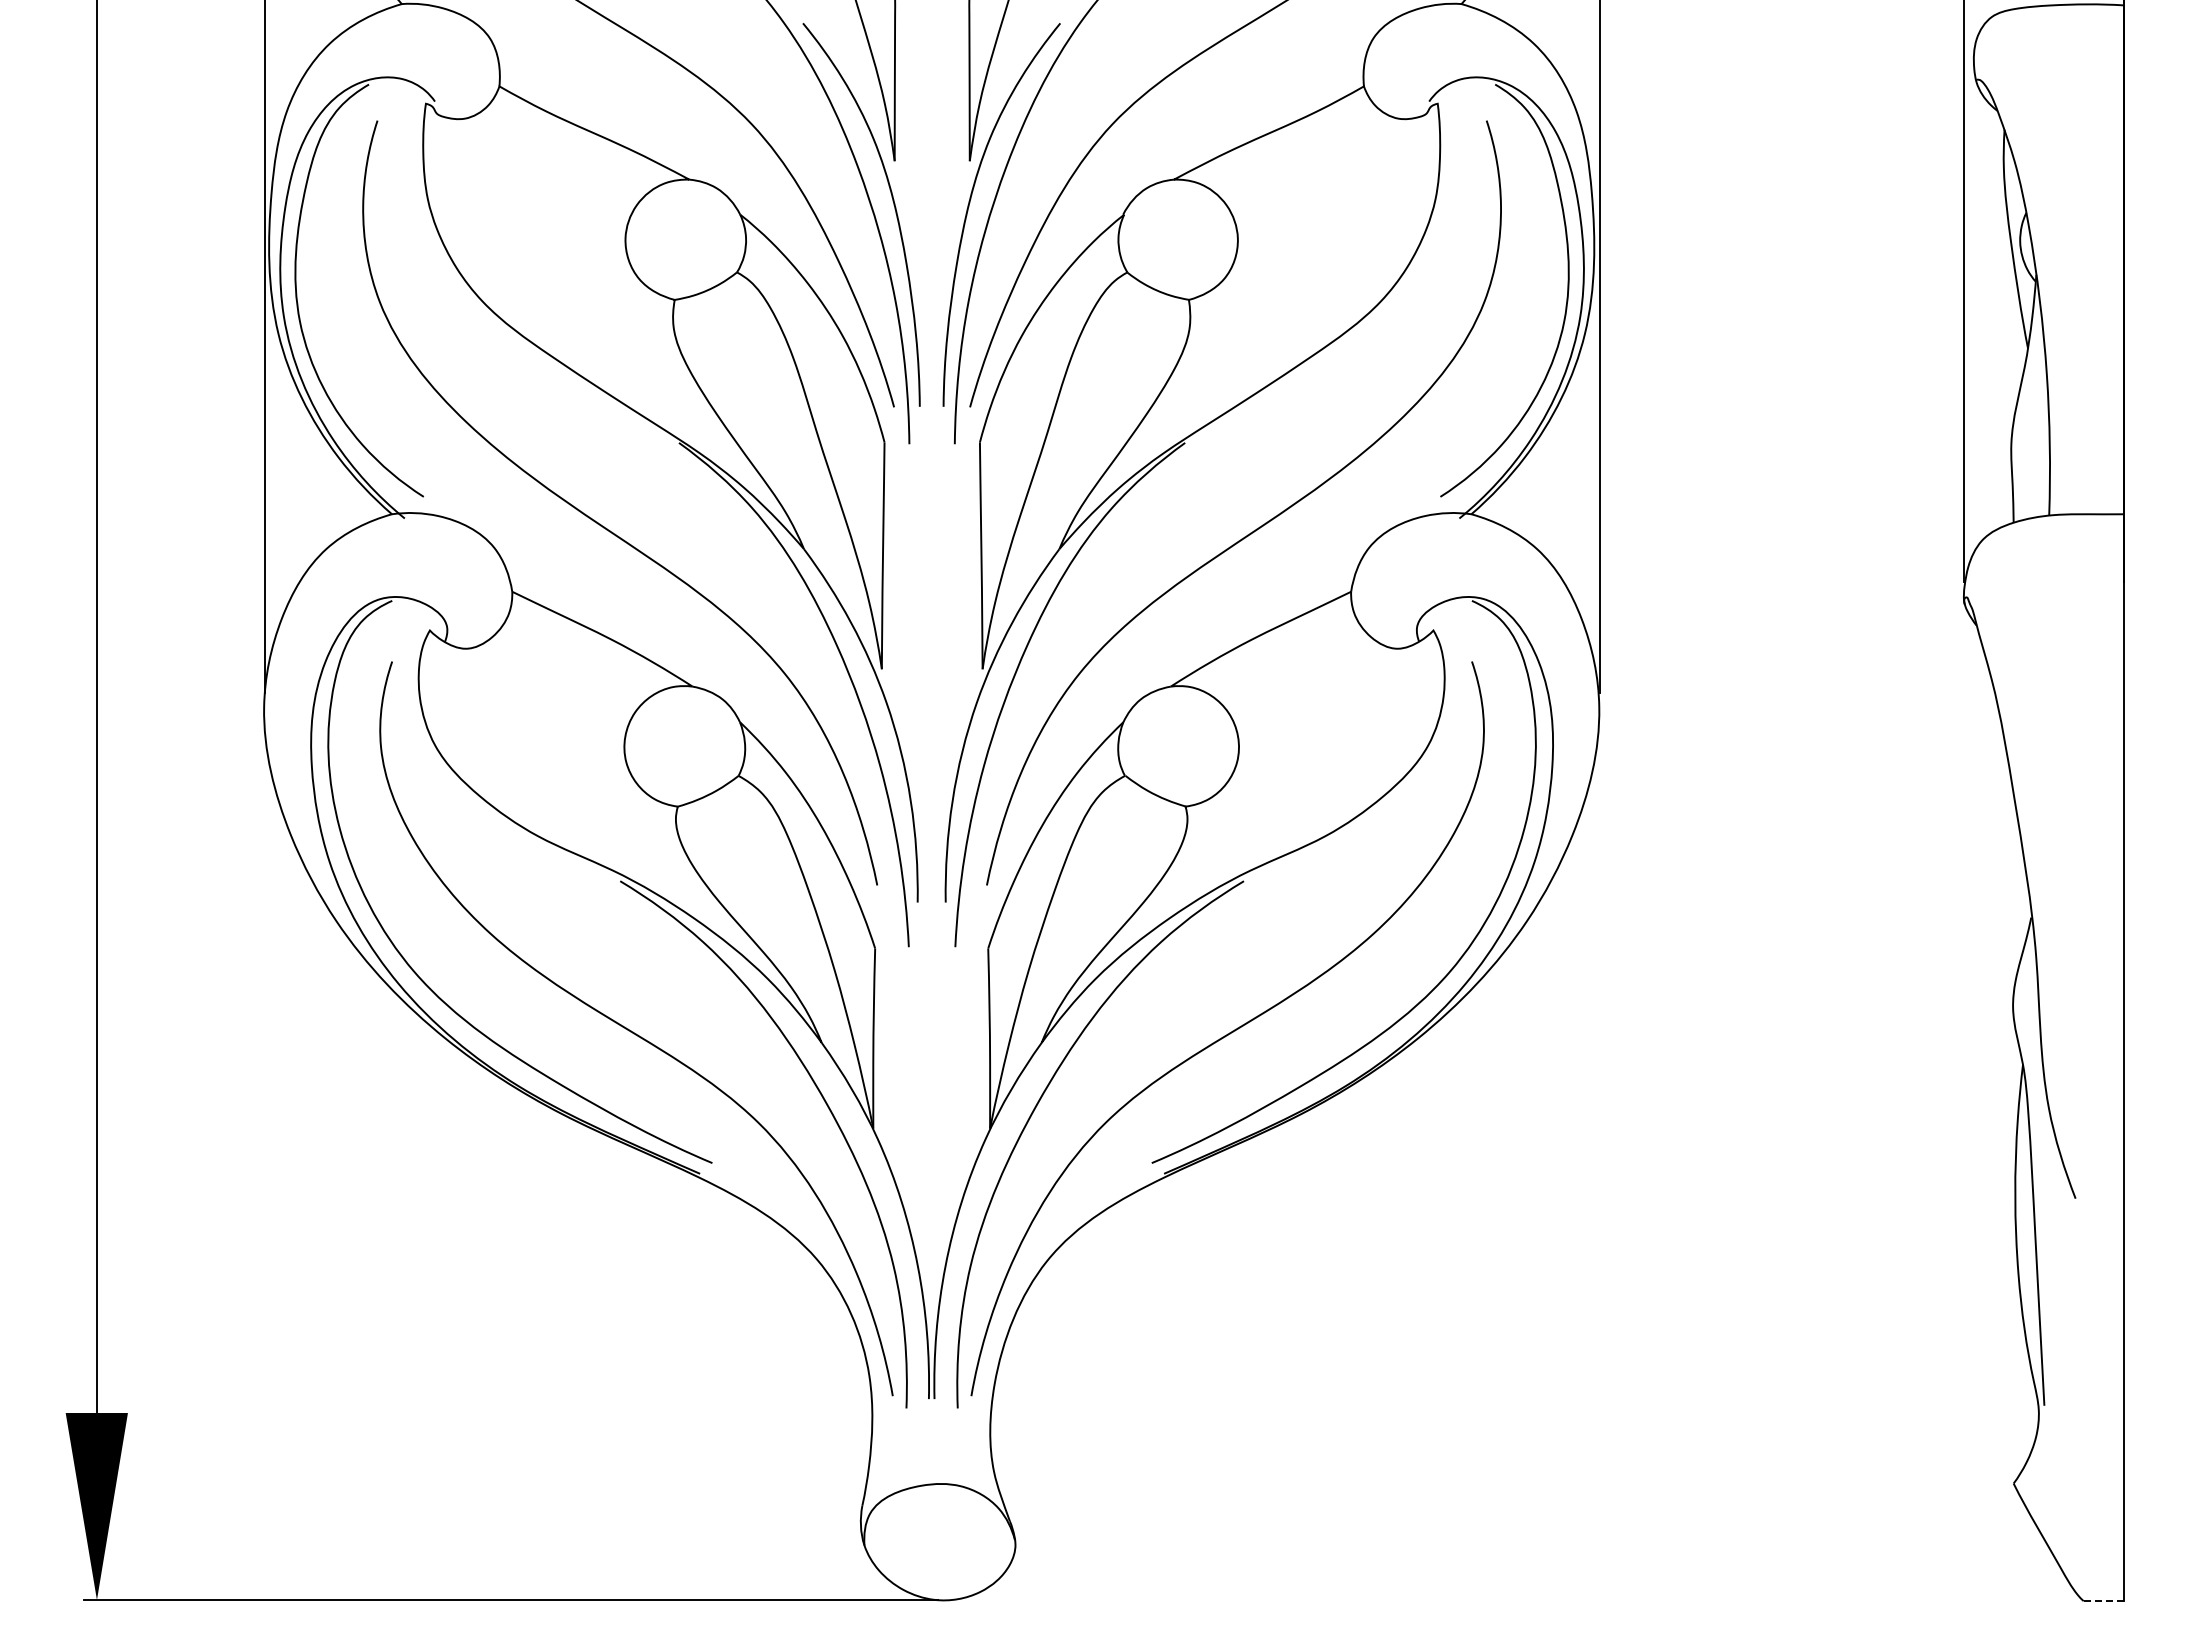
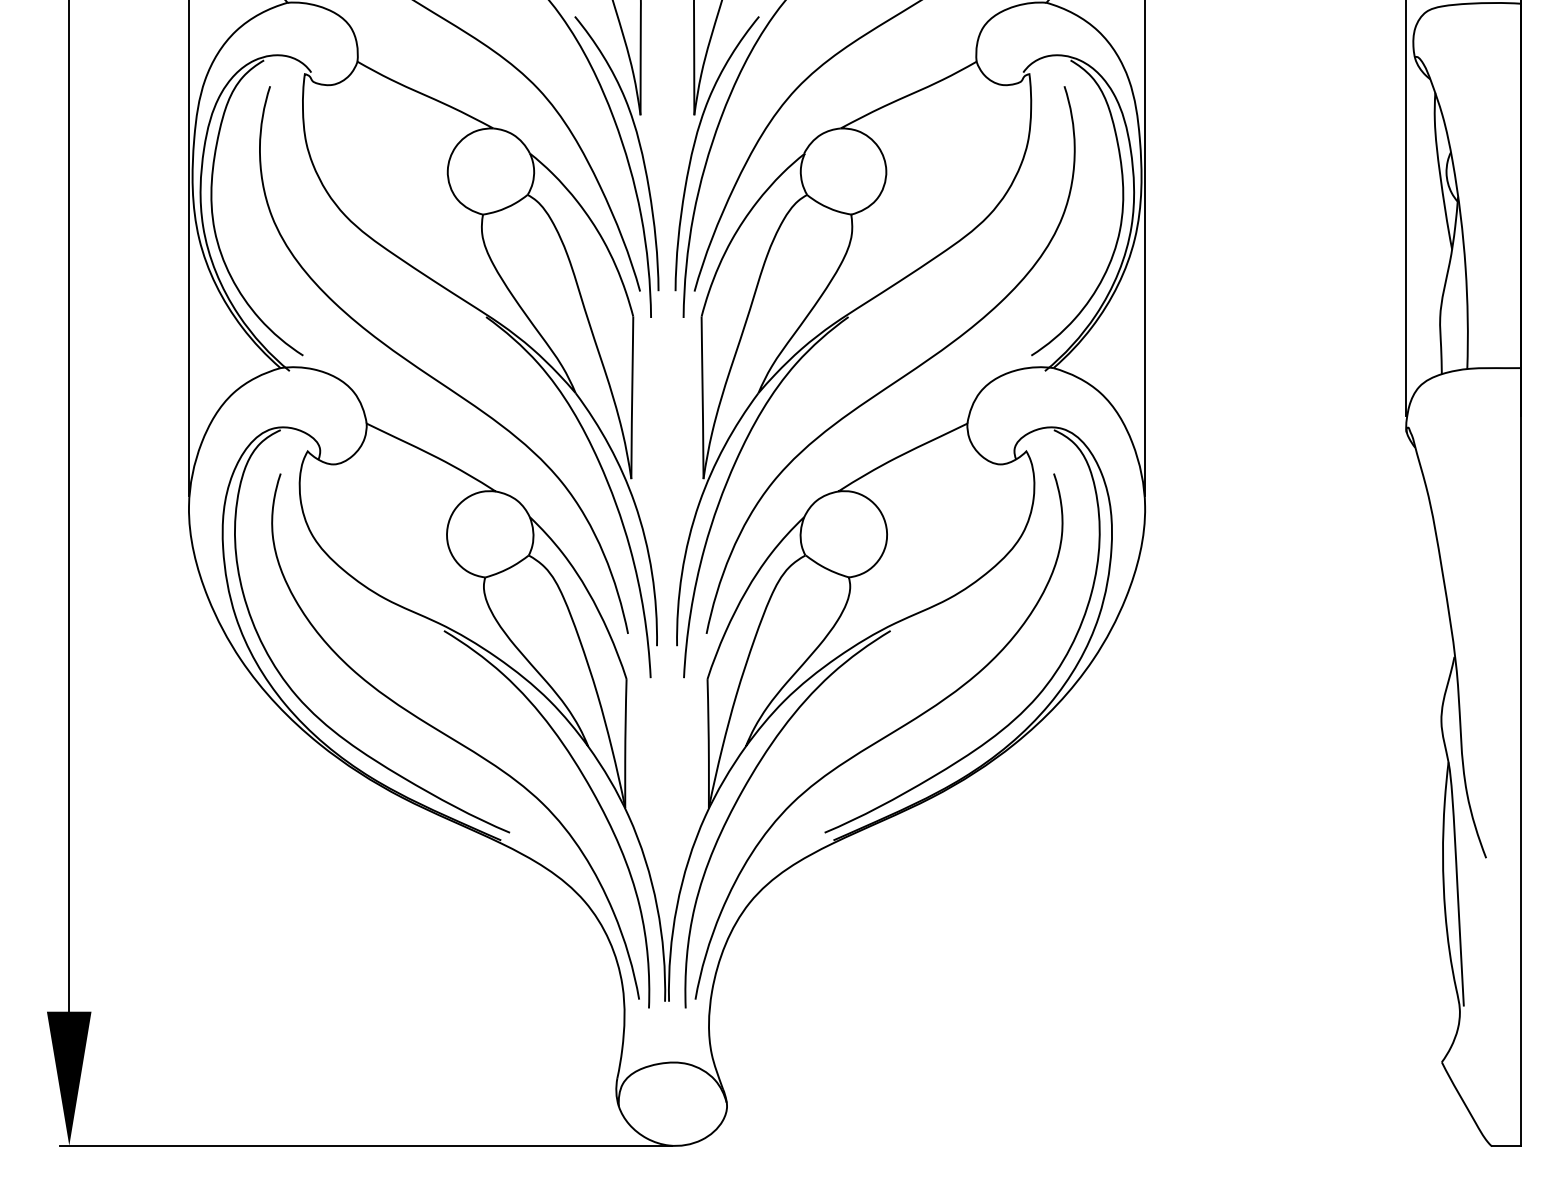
line: (2104, 1601) -> (1506, 1146), dashed -> solid

